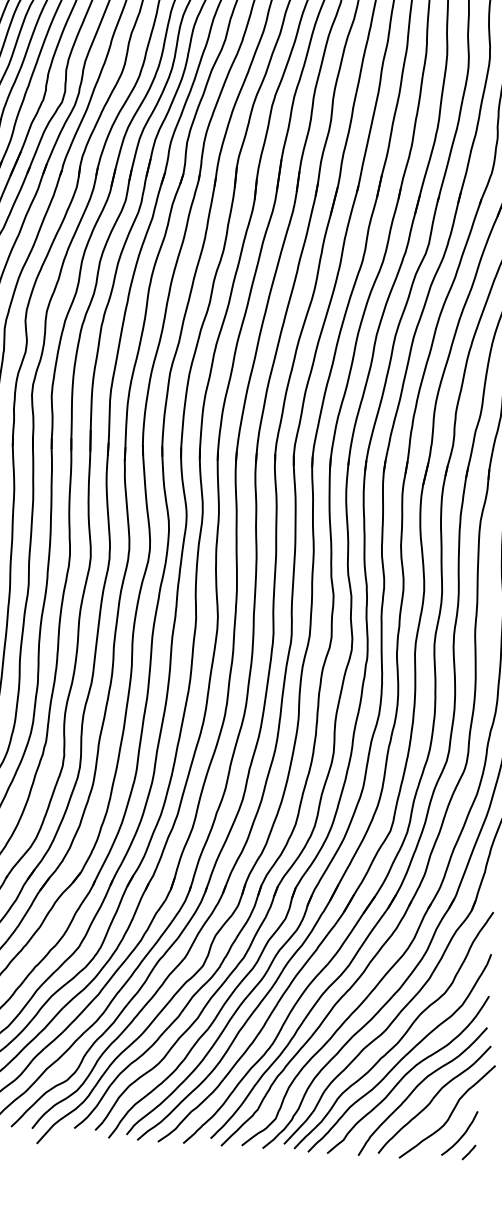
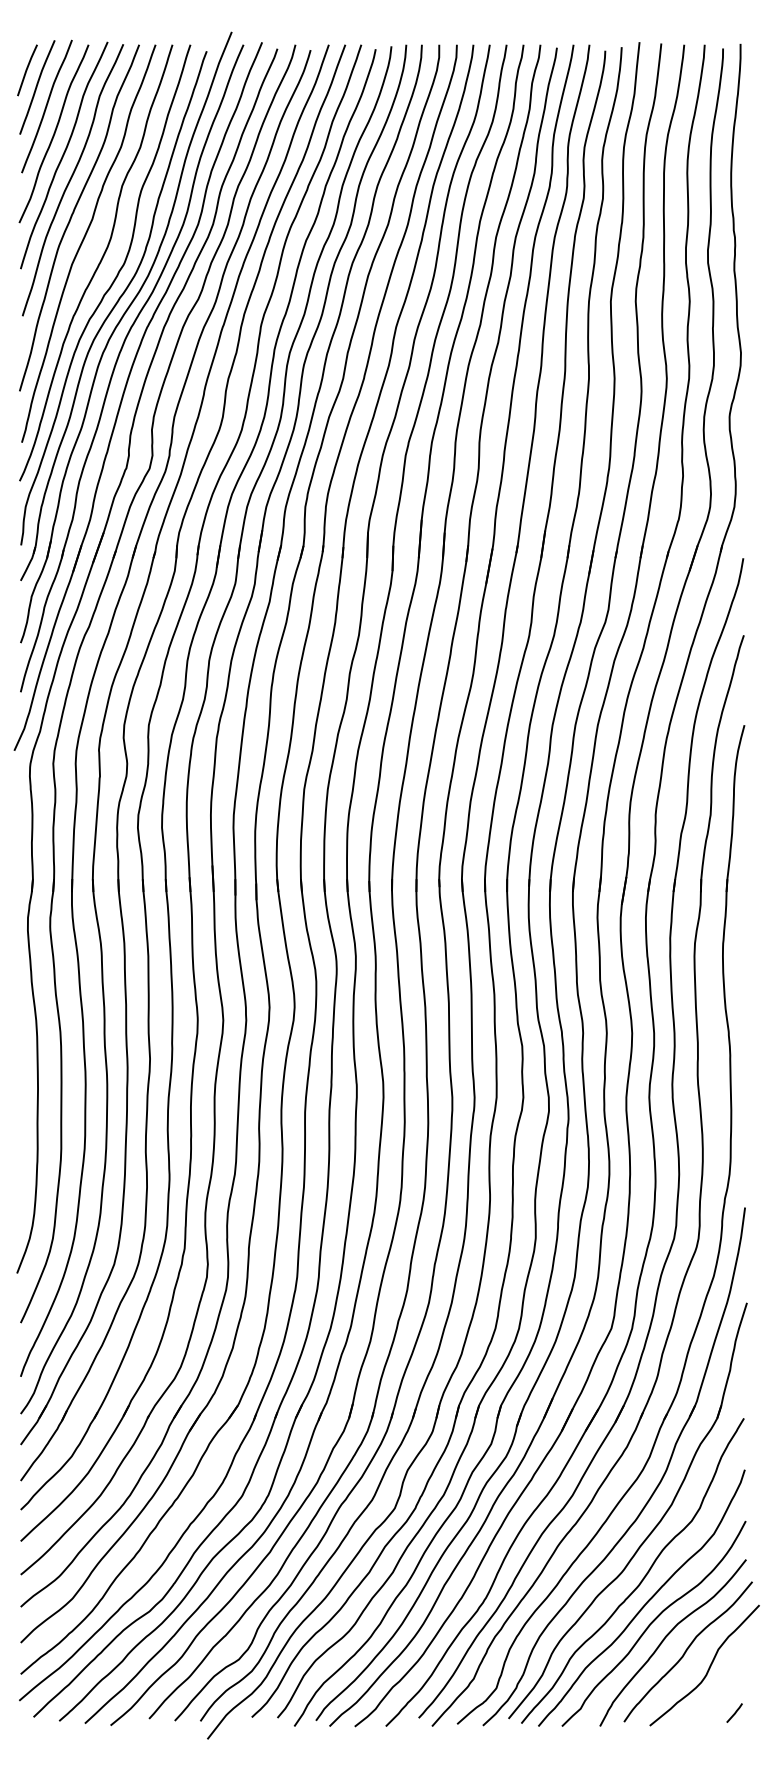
curve: (462, 1134) -> (725, 1691), removed

